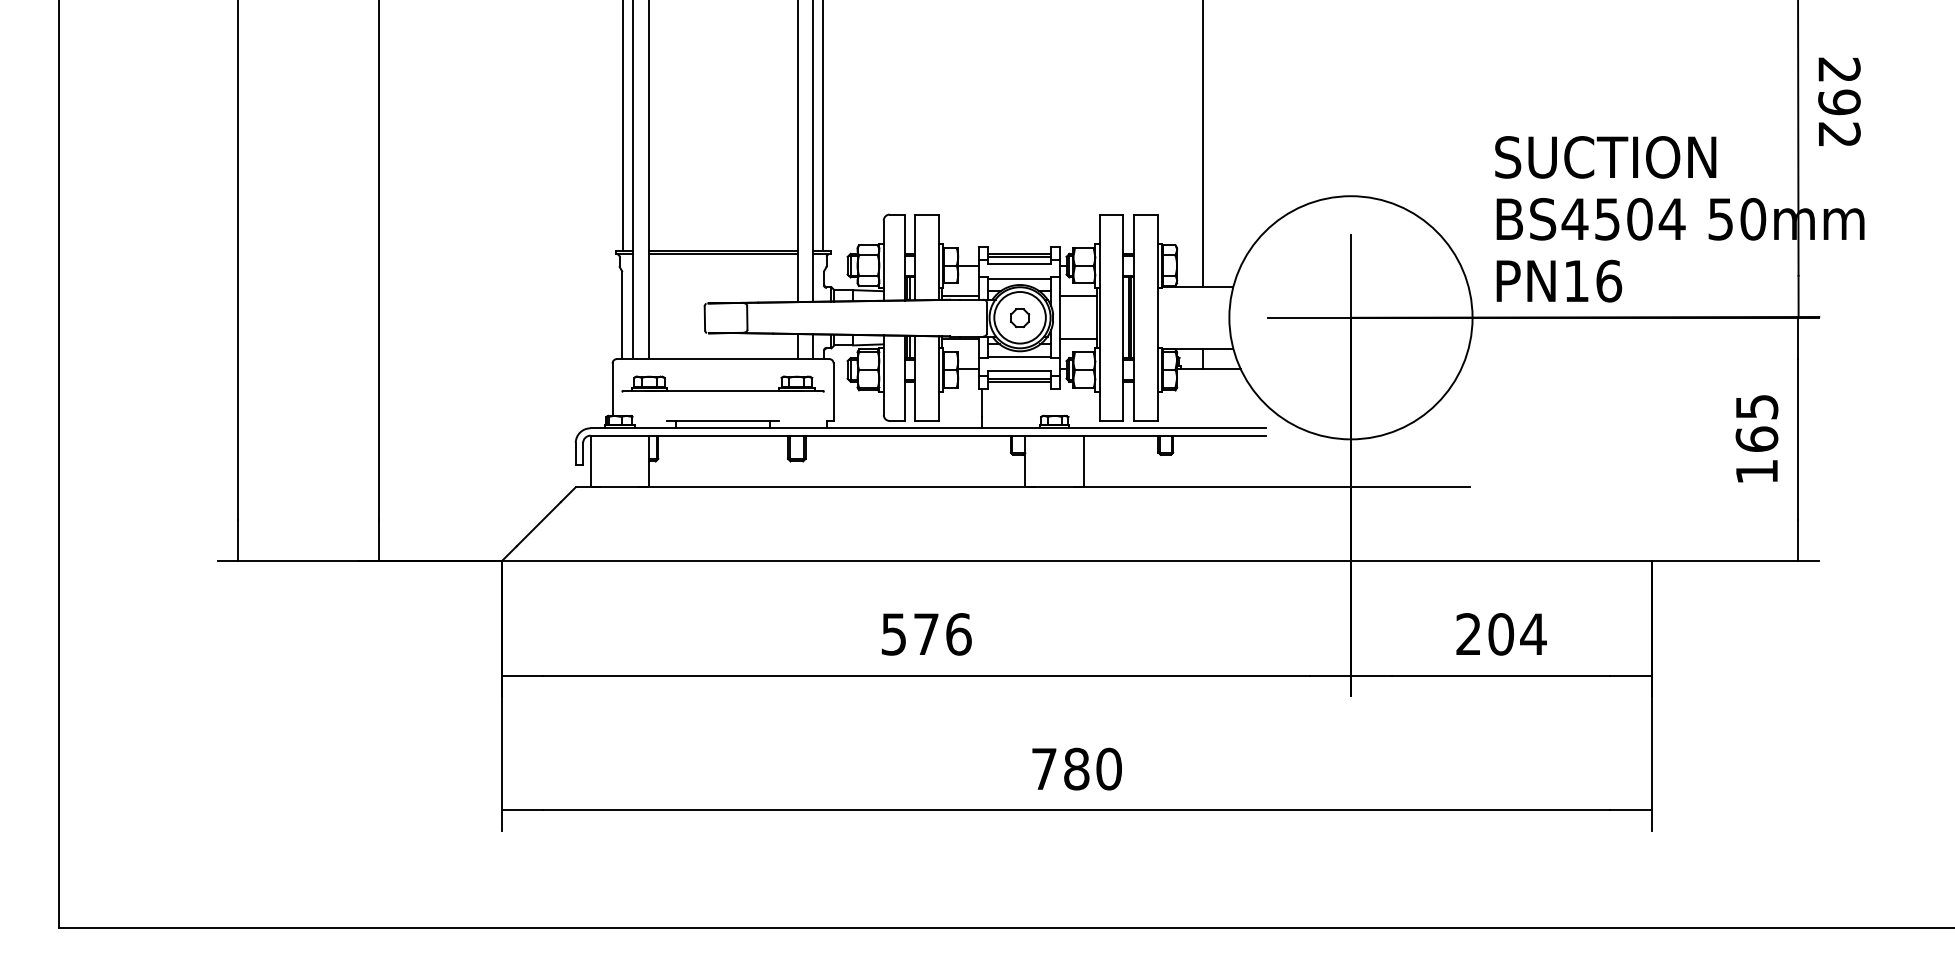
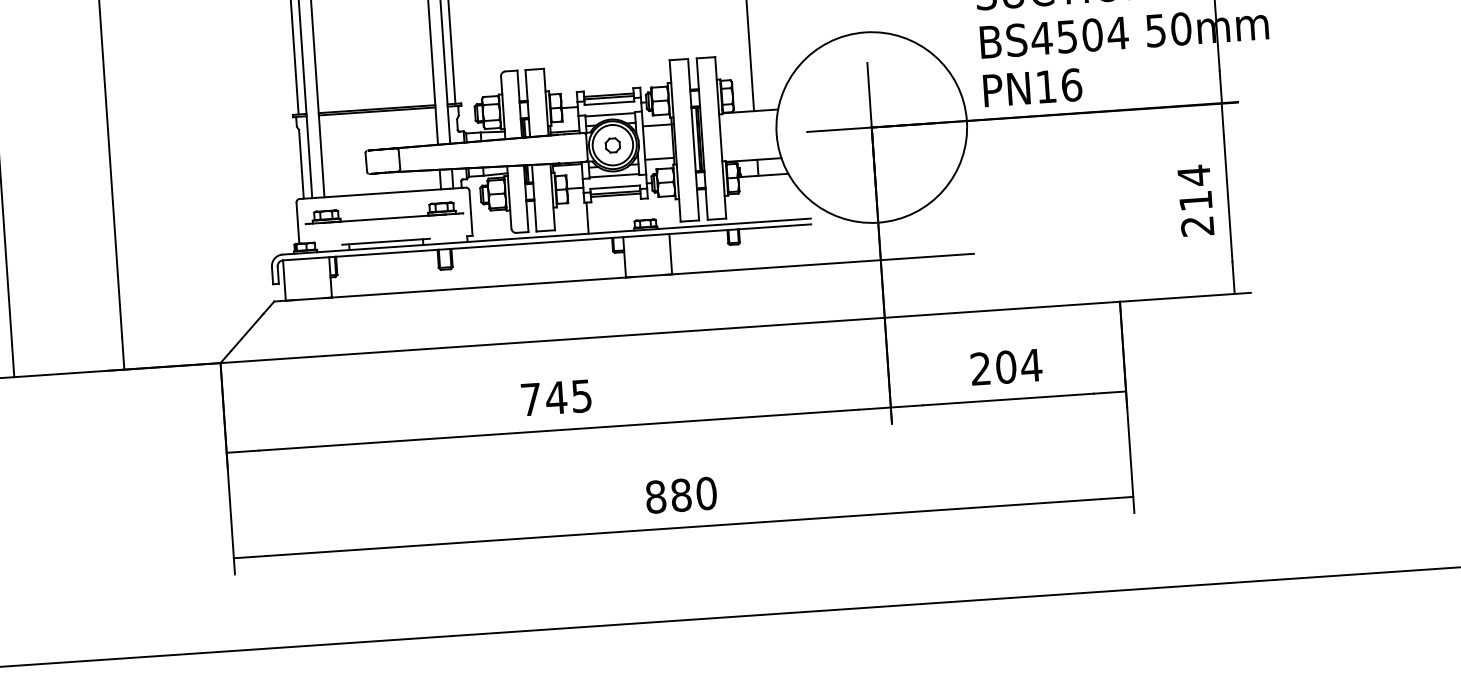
text: (1756, 438) -> (1195, 200), 165 -> 214
text: (926, 634) -> (556, 397), 576 -> 745
text: (1044, 768) -> (656, 496), 780 -> 880

